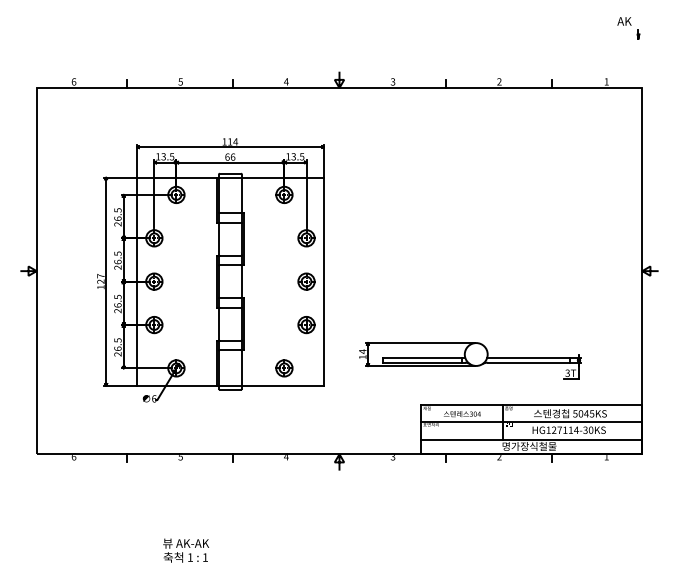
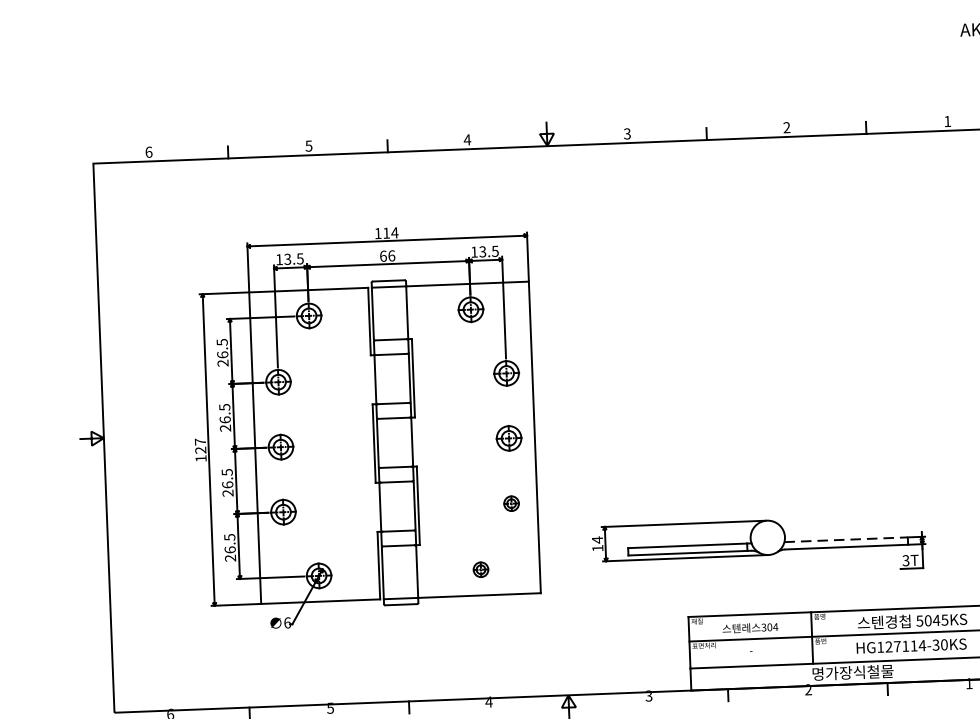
part: (306, 325) -> (511, 504), size x0.6
line: (528, 357) -> (846, 539), solid -> dashed
part: (284, 368) -> (481, 569), size x0.6

